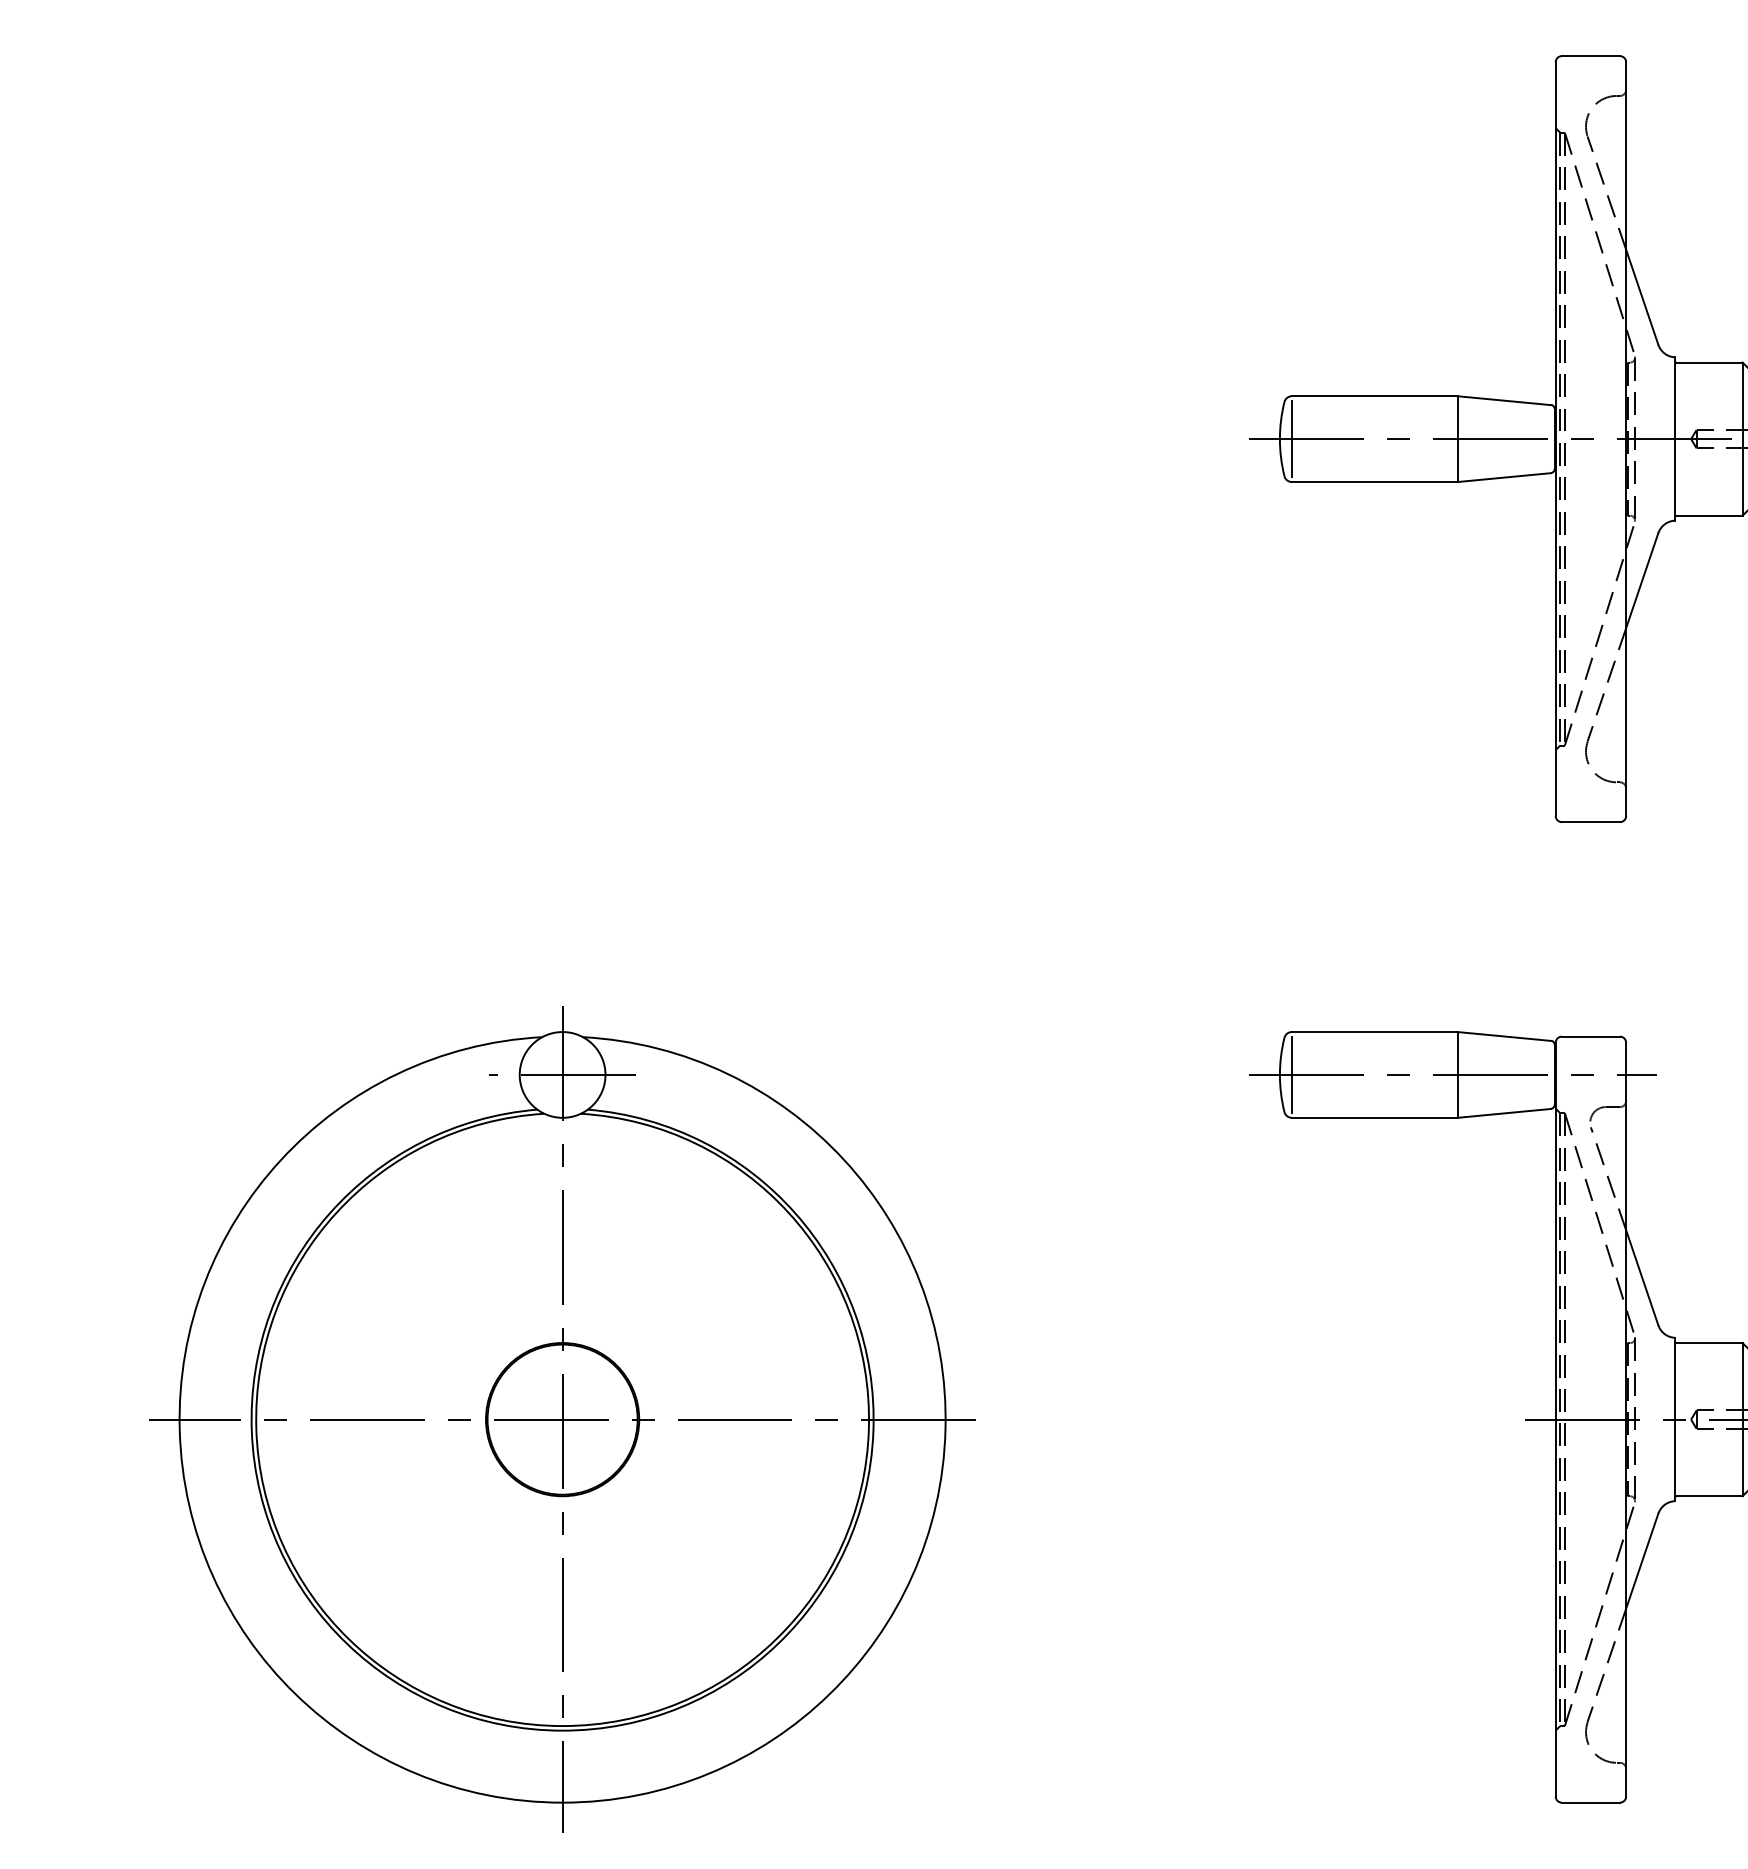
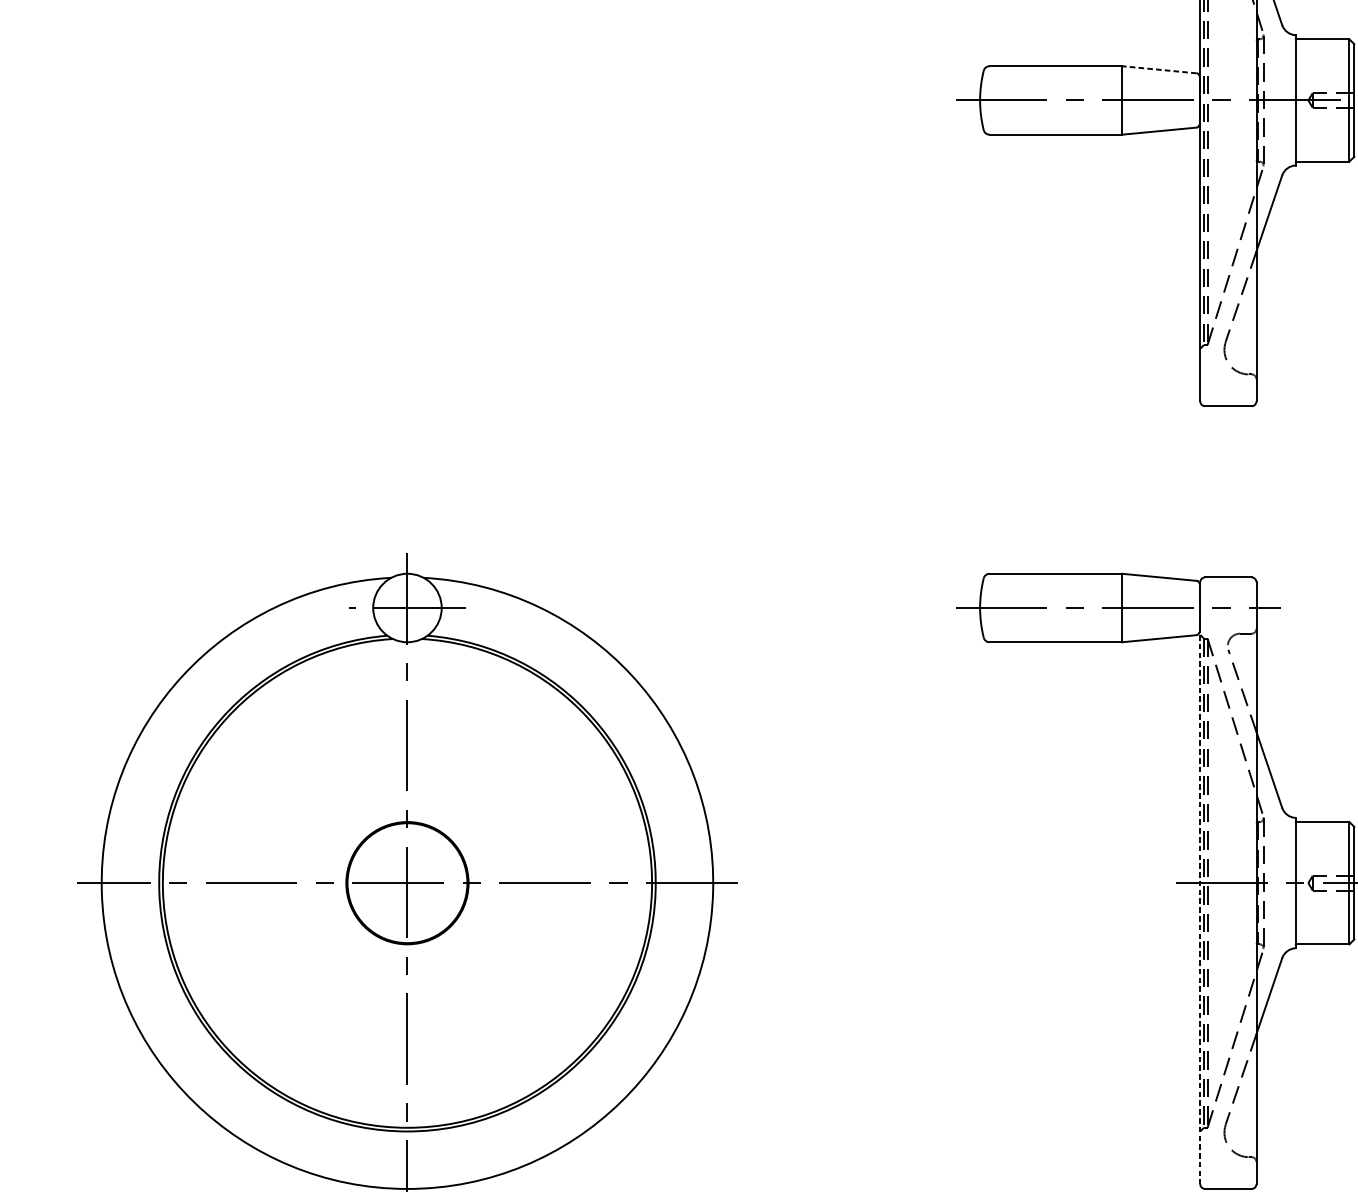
line: (1504, 400) -> (1159, 69), solid -> dashed
line: (1291, 438) -> (989, 99), removed
line: (1291, 1074) -> (989, 607), removed
line: (1555, 1419) -> (1200, 883), solid -> dashed

